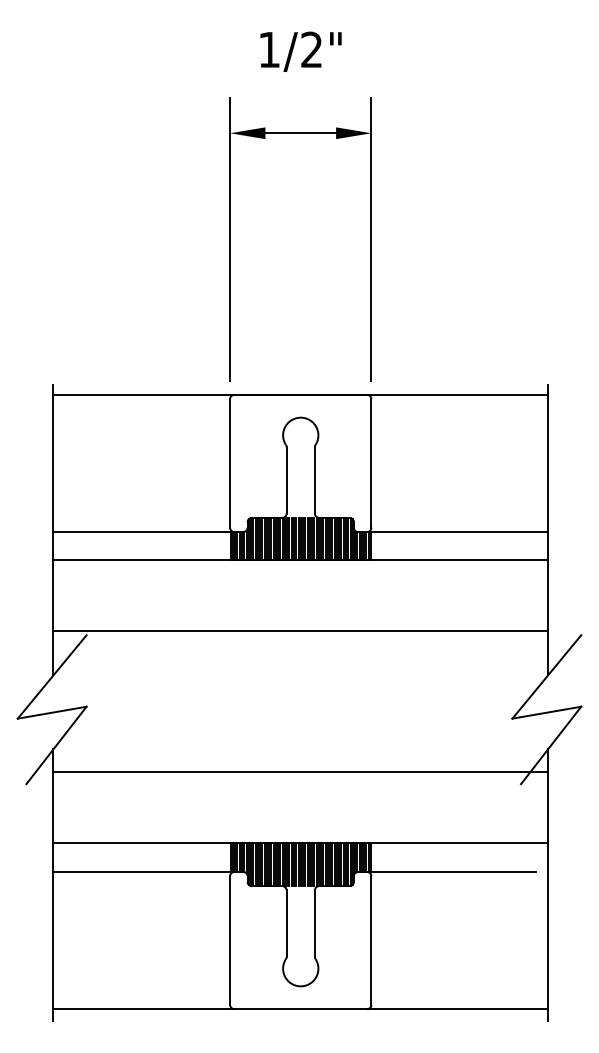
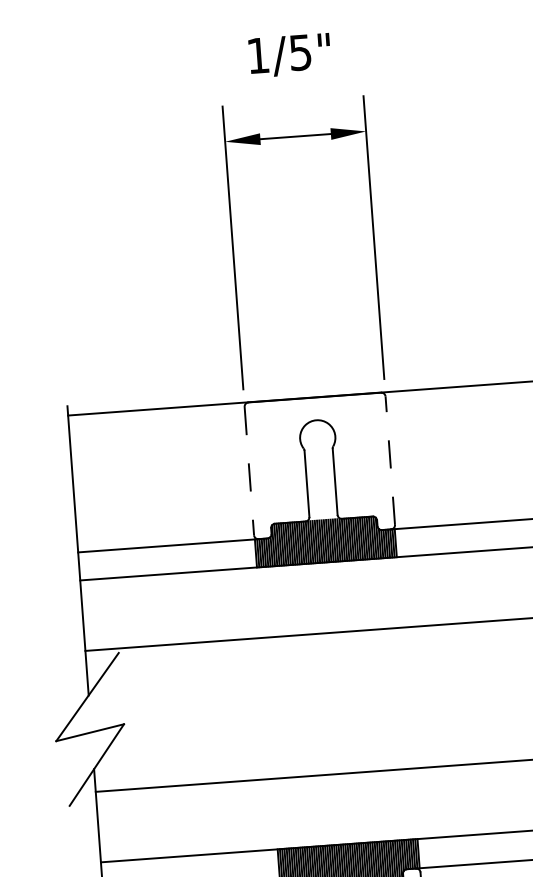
text: (311, 49) -> (300, 52), 1/2" -> 1/5"
line: (371, 462) -> (390, 459), solid -> dashed
line: (230, 463) -> (249, 471), solid -> dashed

